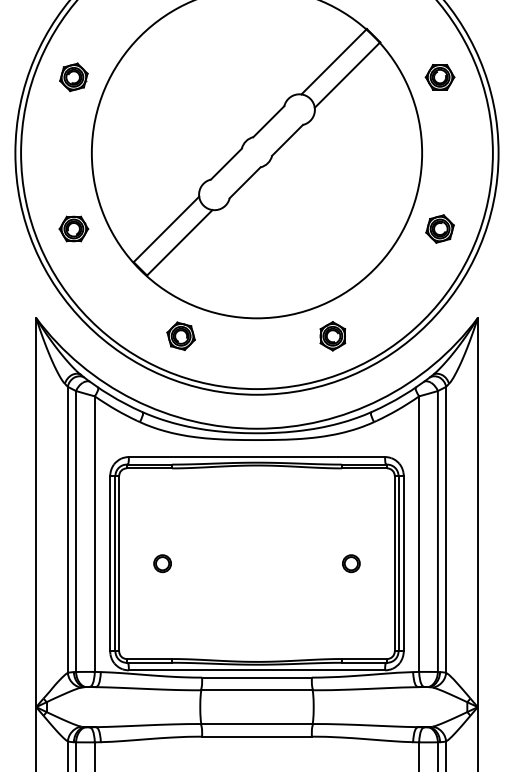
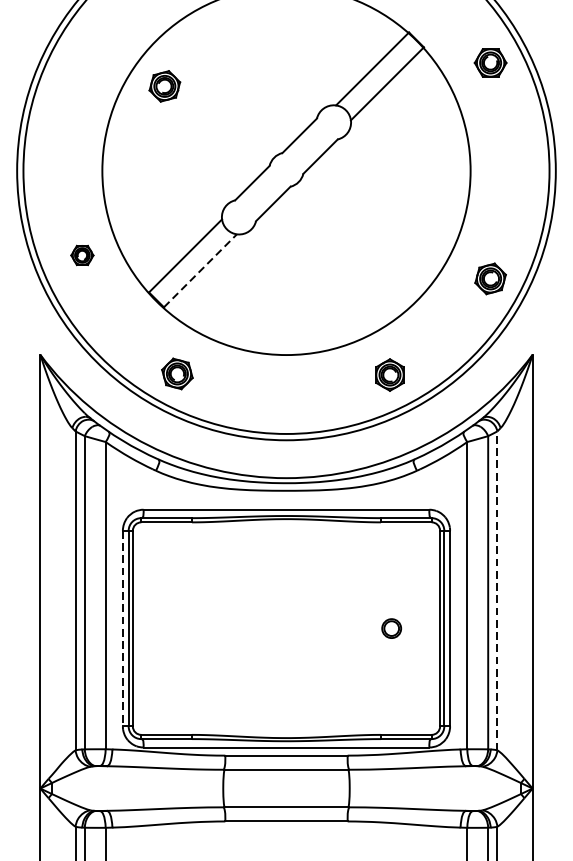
part: (73, 77) -> (164, 86), moved
part: (439, 77) -> (489, 63), moved
part: (73, 228) -> (81, 254), size x0.7
part: (439, 228) -> (489, 278), moved
line: (180, 242) -> (201, 270), solid -> dashed
part: (180, 335) -> (176, 373), moved
part: (332, 336) -> (389, 375), moved
line: (446, 529) -> (497, 590), solid -> dashed
line: (110, 563) -> (123, 628), solid -> dashed
part: (162, 563) -> (181, 628), removed

